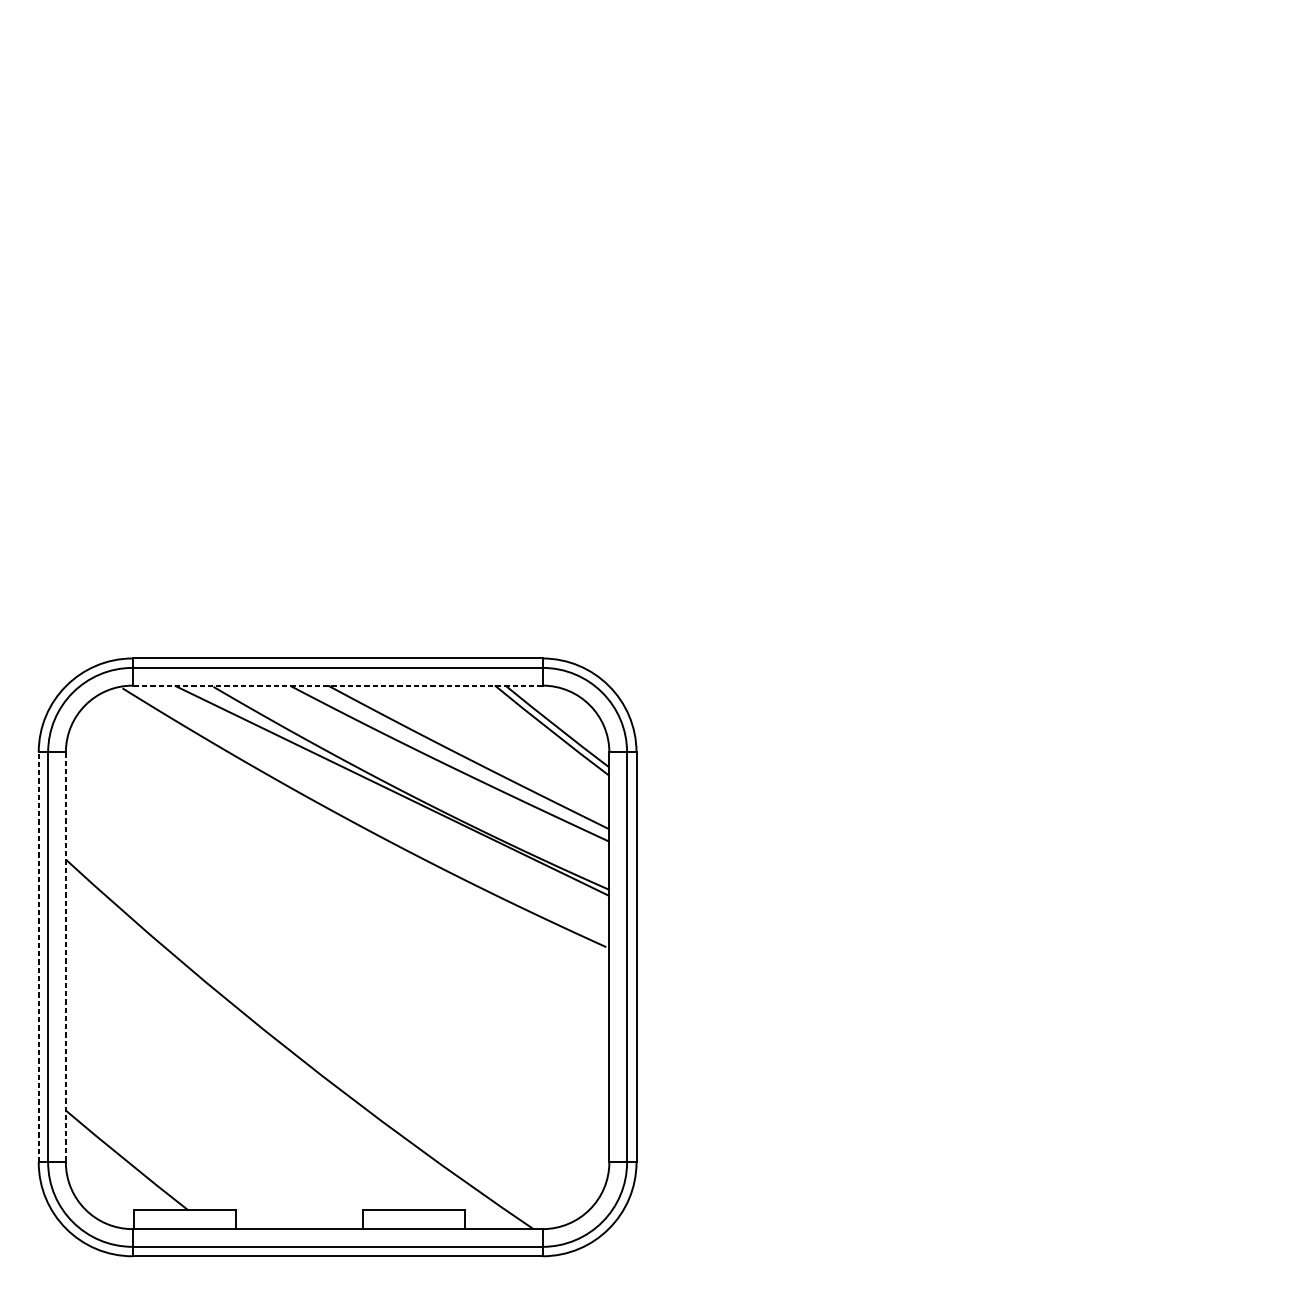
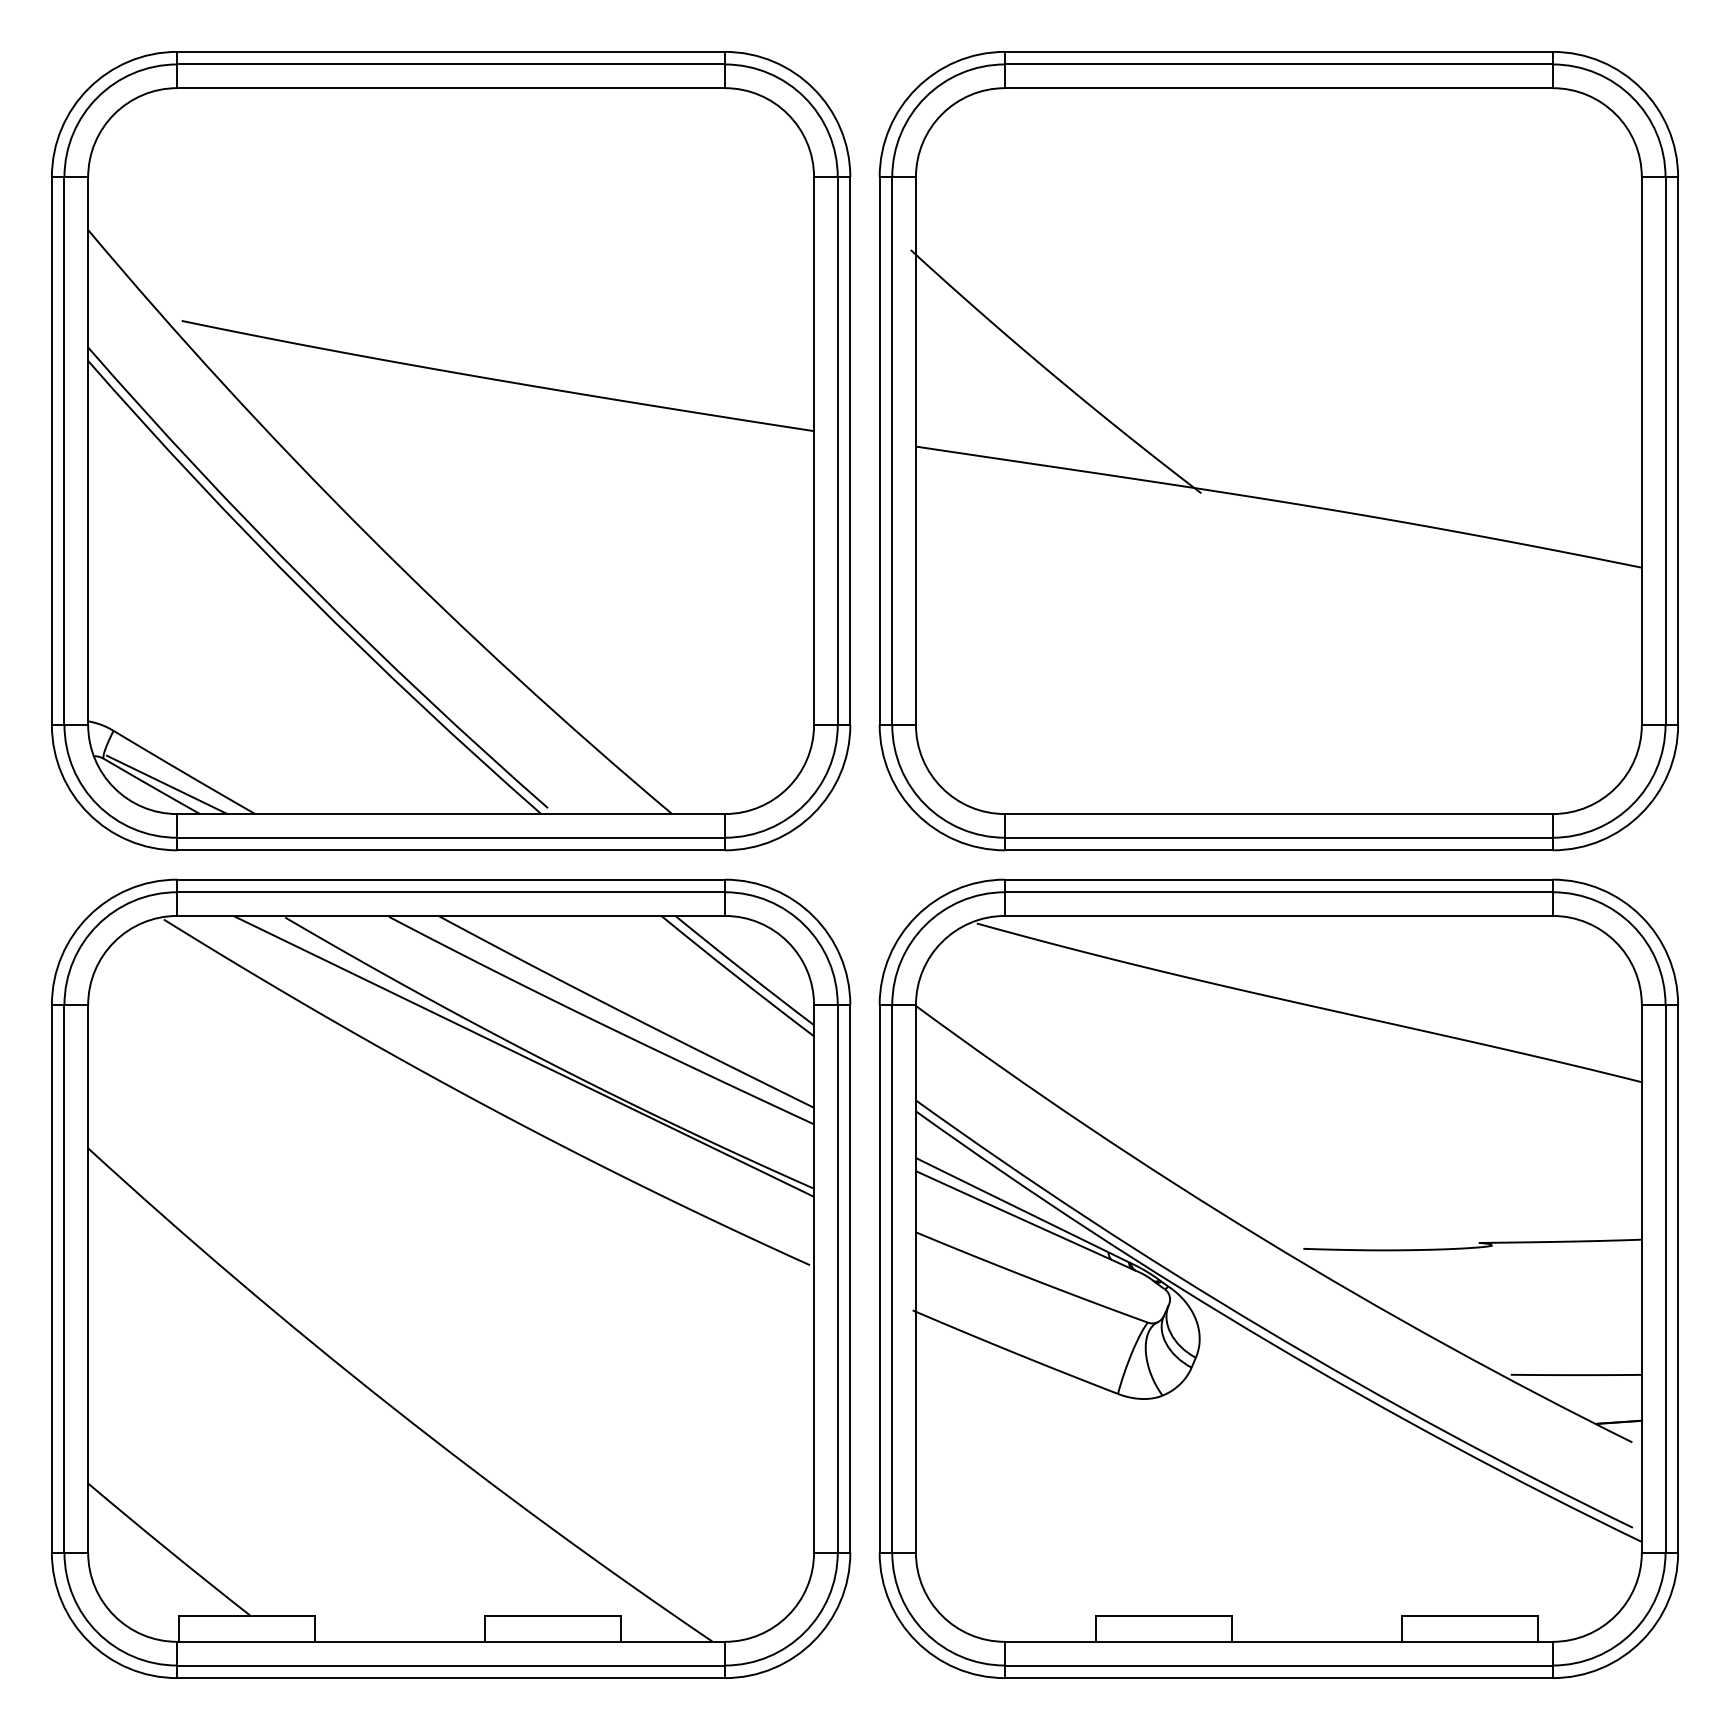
part: (337, 337) -> (451, 451), added
part: (957, 337) -> (1278, 451), added
line: (337, 685) -> (451, 915), dashed -> solid
line: (38, 957) -> (51, 1278), dashed -> solid
line: (66, 957) -> (88, 1278), dashed -> solid
part: (957, 957) -> (1278, 1278), added

